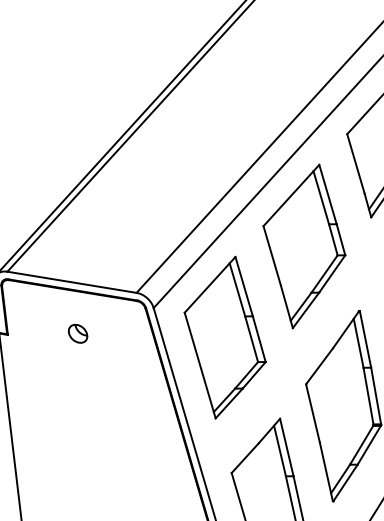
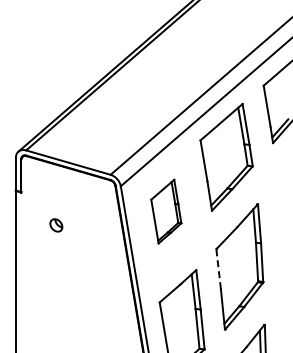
part: (78, 333) -> (56, 225), moved
part: (225, 337) -> (166, 211), size x0.6
line: (312, 413) -> (218, 269), solid -> dashed

